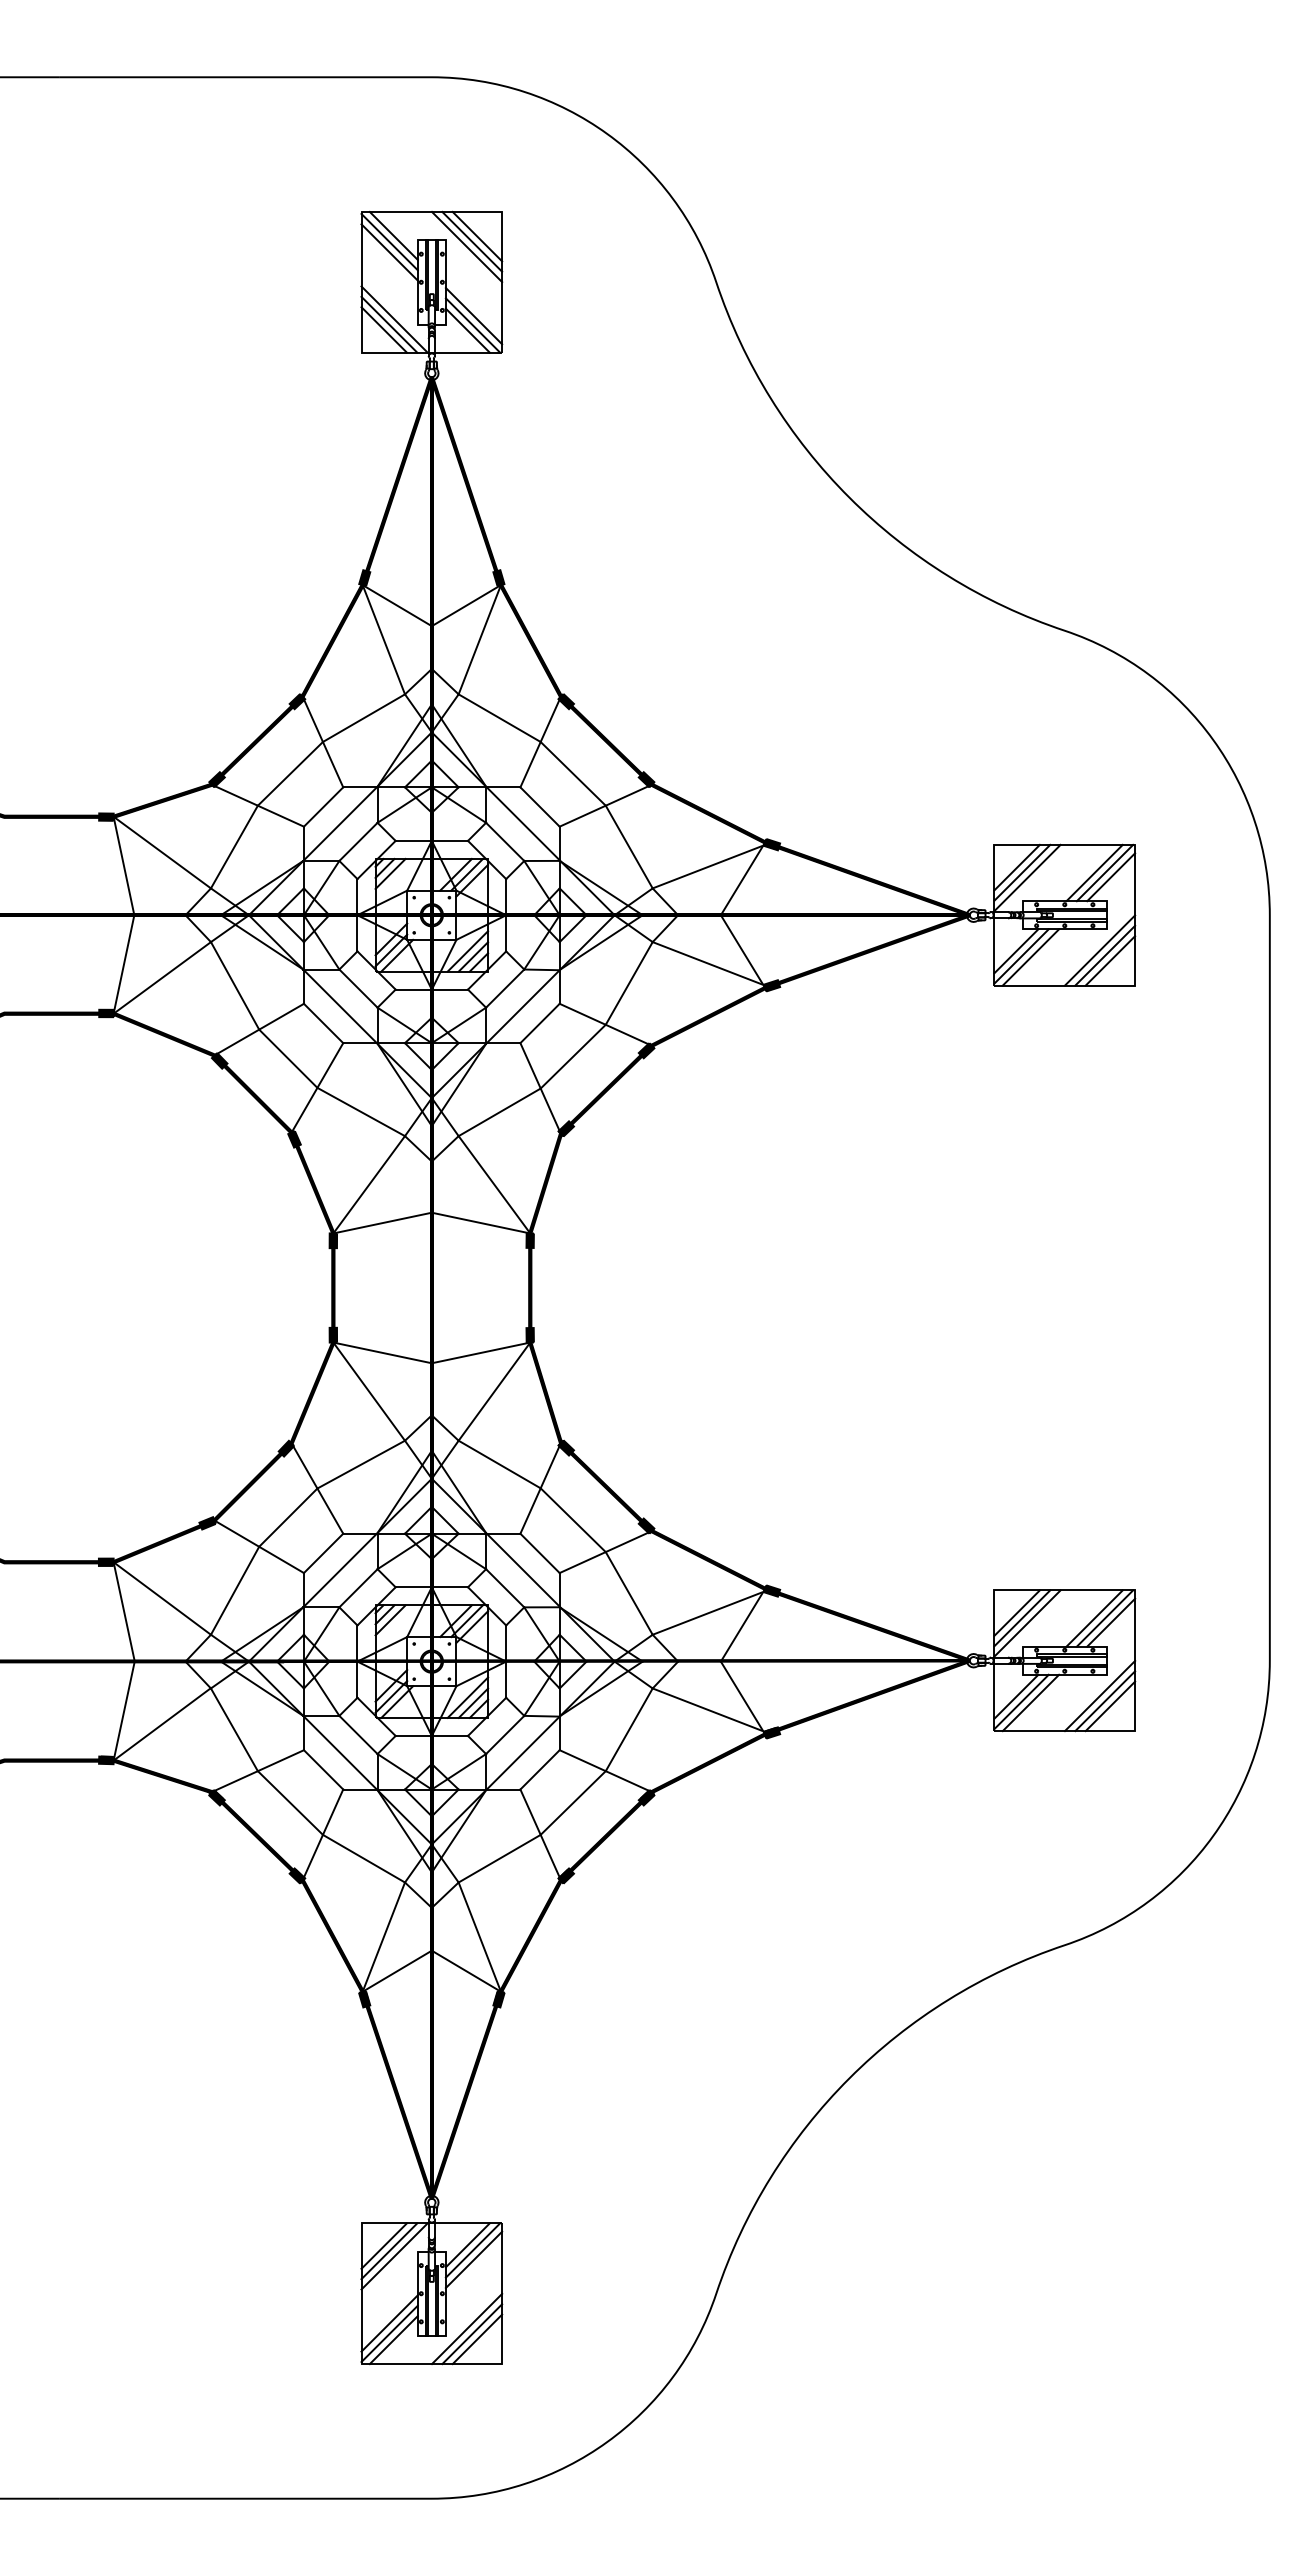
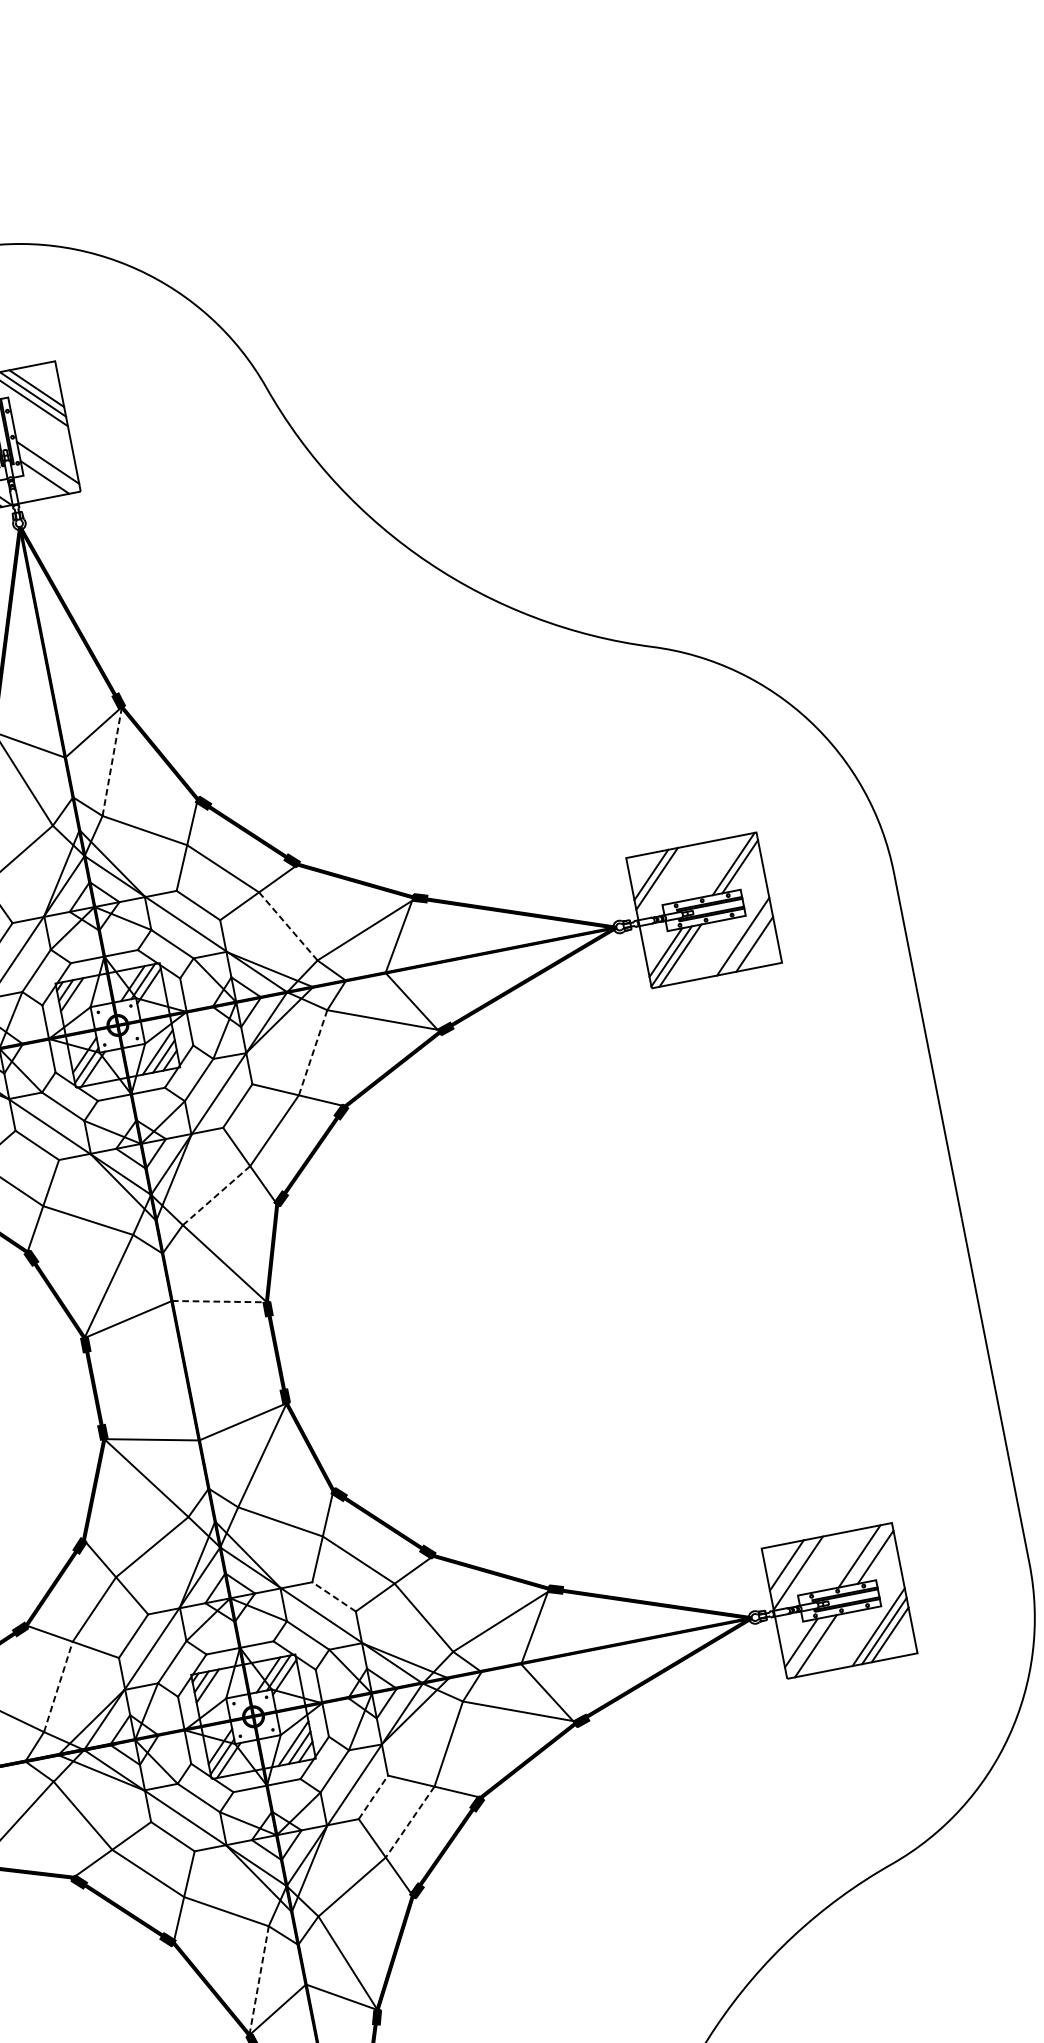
line: (472, 325) -> (48, 471), removed
line: (479, 639) -> (111, 761), solid -> dashed
line: (629, 847) -> (288, 926), solid -> dashed
line: (1094, 872) -> (723, 865), removed
line: (1027, 877) -> (662, 882), removed
line: (1105, 955) -> (749, 940), removed
line: (629, 983) -> (313, 1052), solid -> dashed
line: (499, 1112) -> (216, 1195), solid -> dashed
line: (481, 1223) -> (219, 1301), solid -> dashed
line: (540, 1553) -> (334, 1596), solid -> dashed
line: (235, 1590) -> (58, 1686), solid -> dashed
line: (1022, 1618) -> (792, 1569), removed
line: (1104, 1618) -> (868, 1554), removed
line: (1021, 1701) -> (806, 1646), removed
line: (540, 1769) -> (373, 1796), solid -> dashed
line: (573, 1803) -> (410, 1822), solid -> dashed
line: (383, 1937) -> (258, 1981), solid -> dashed

